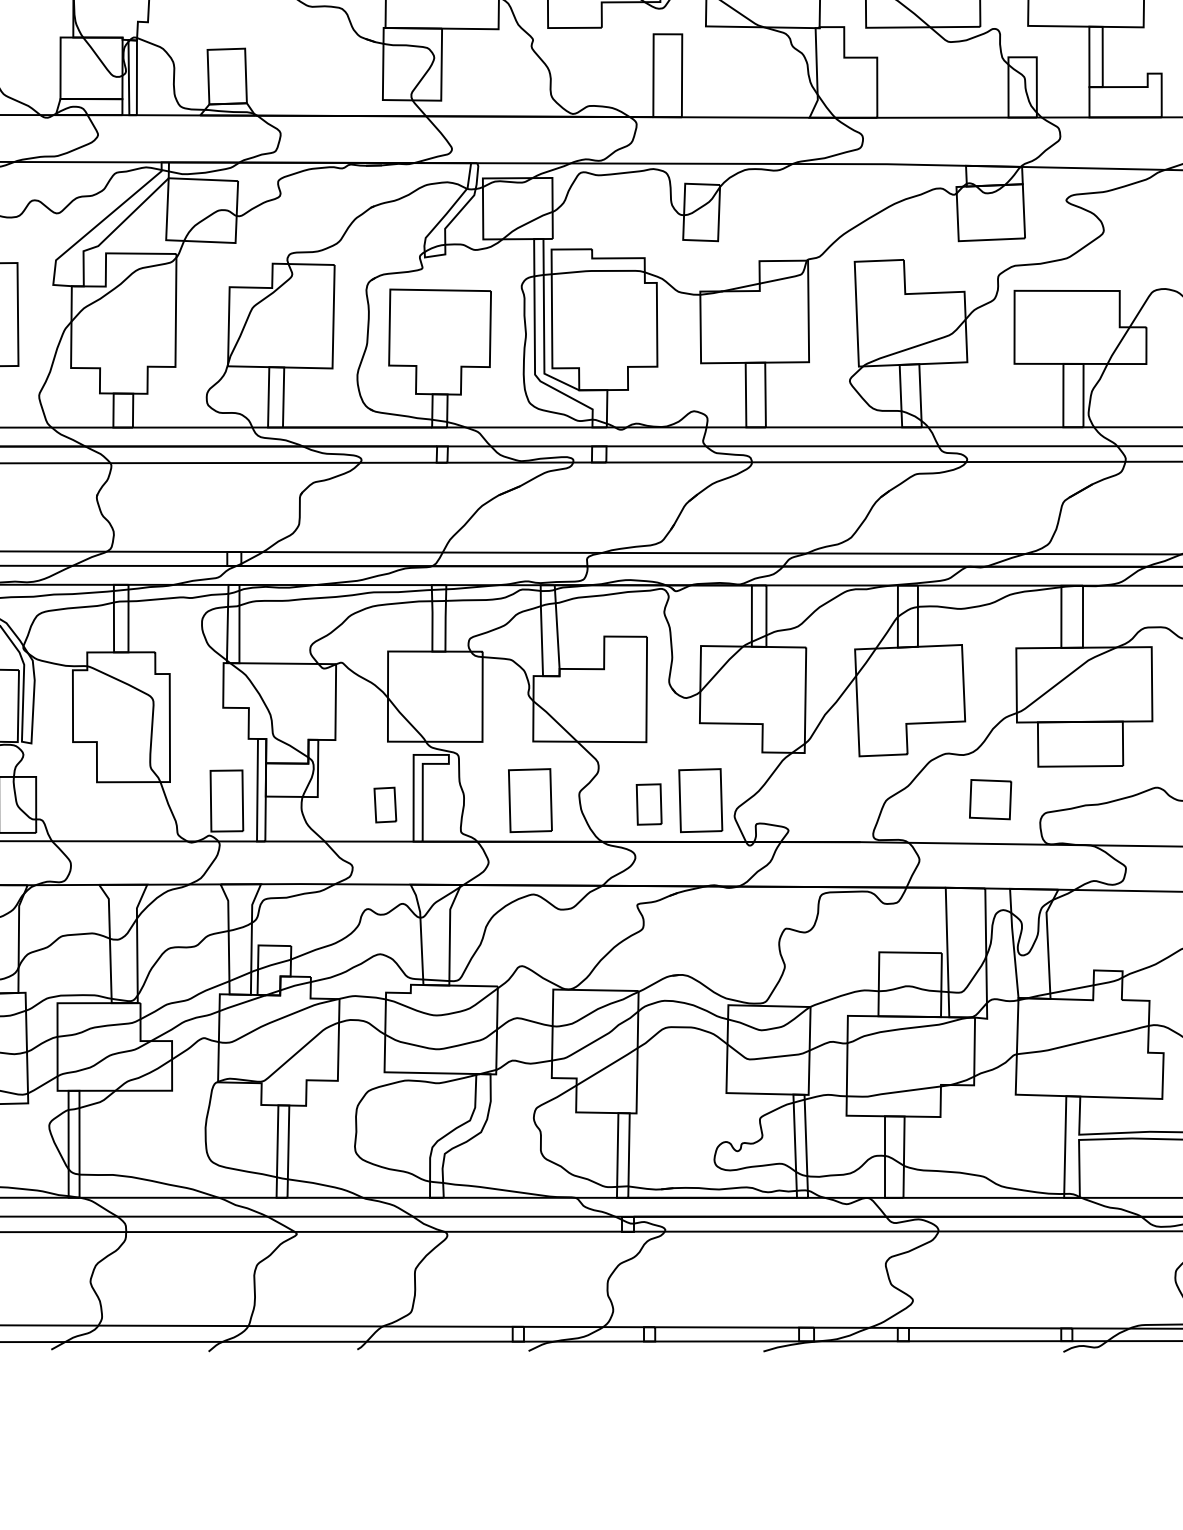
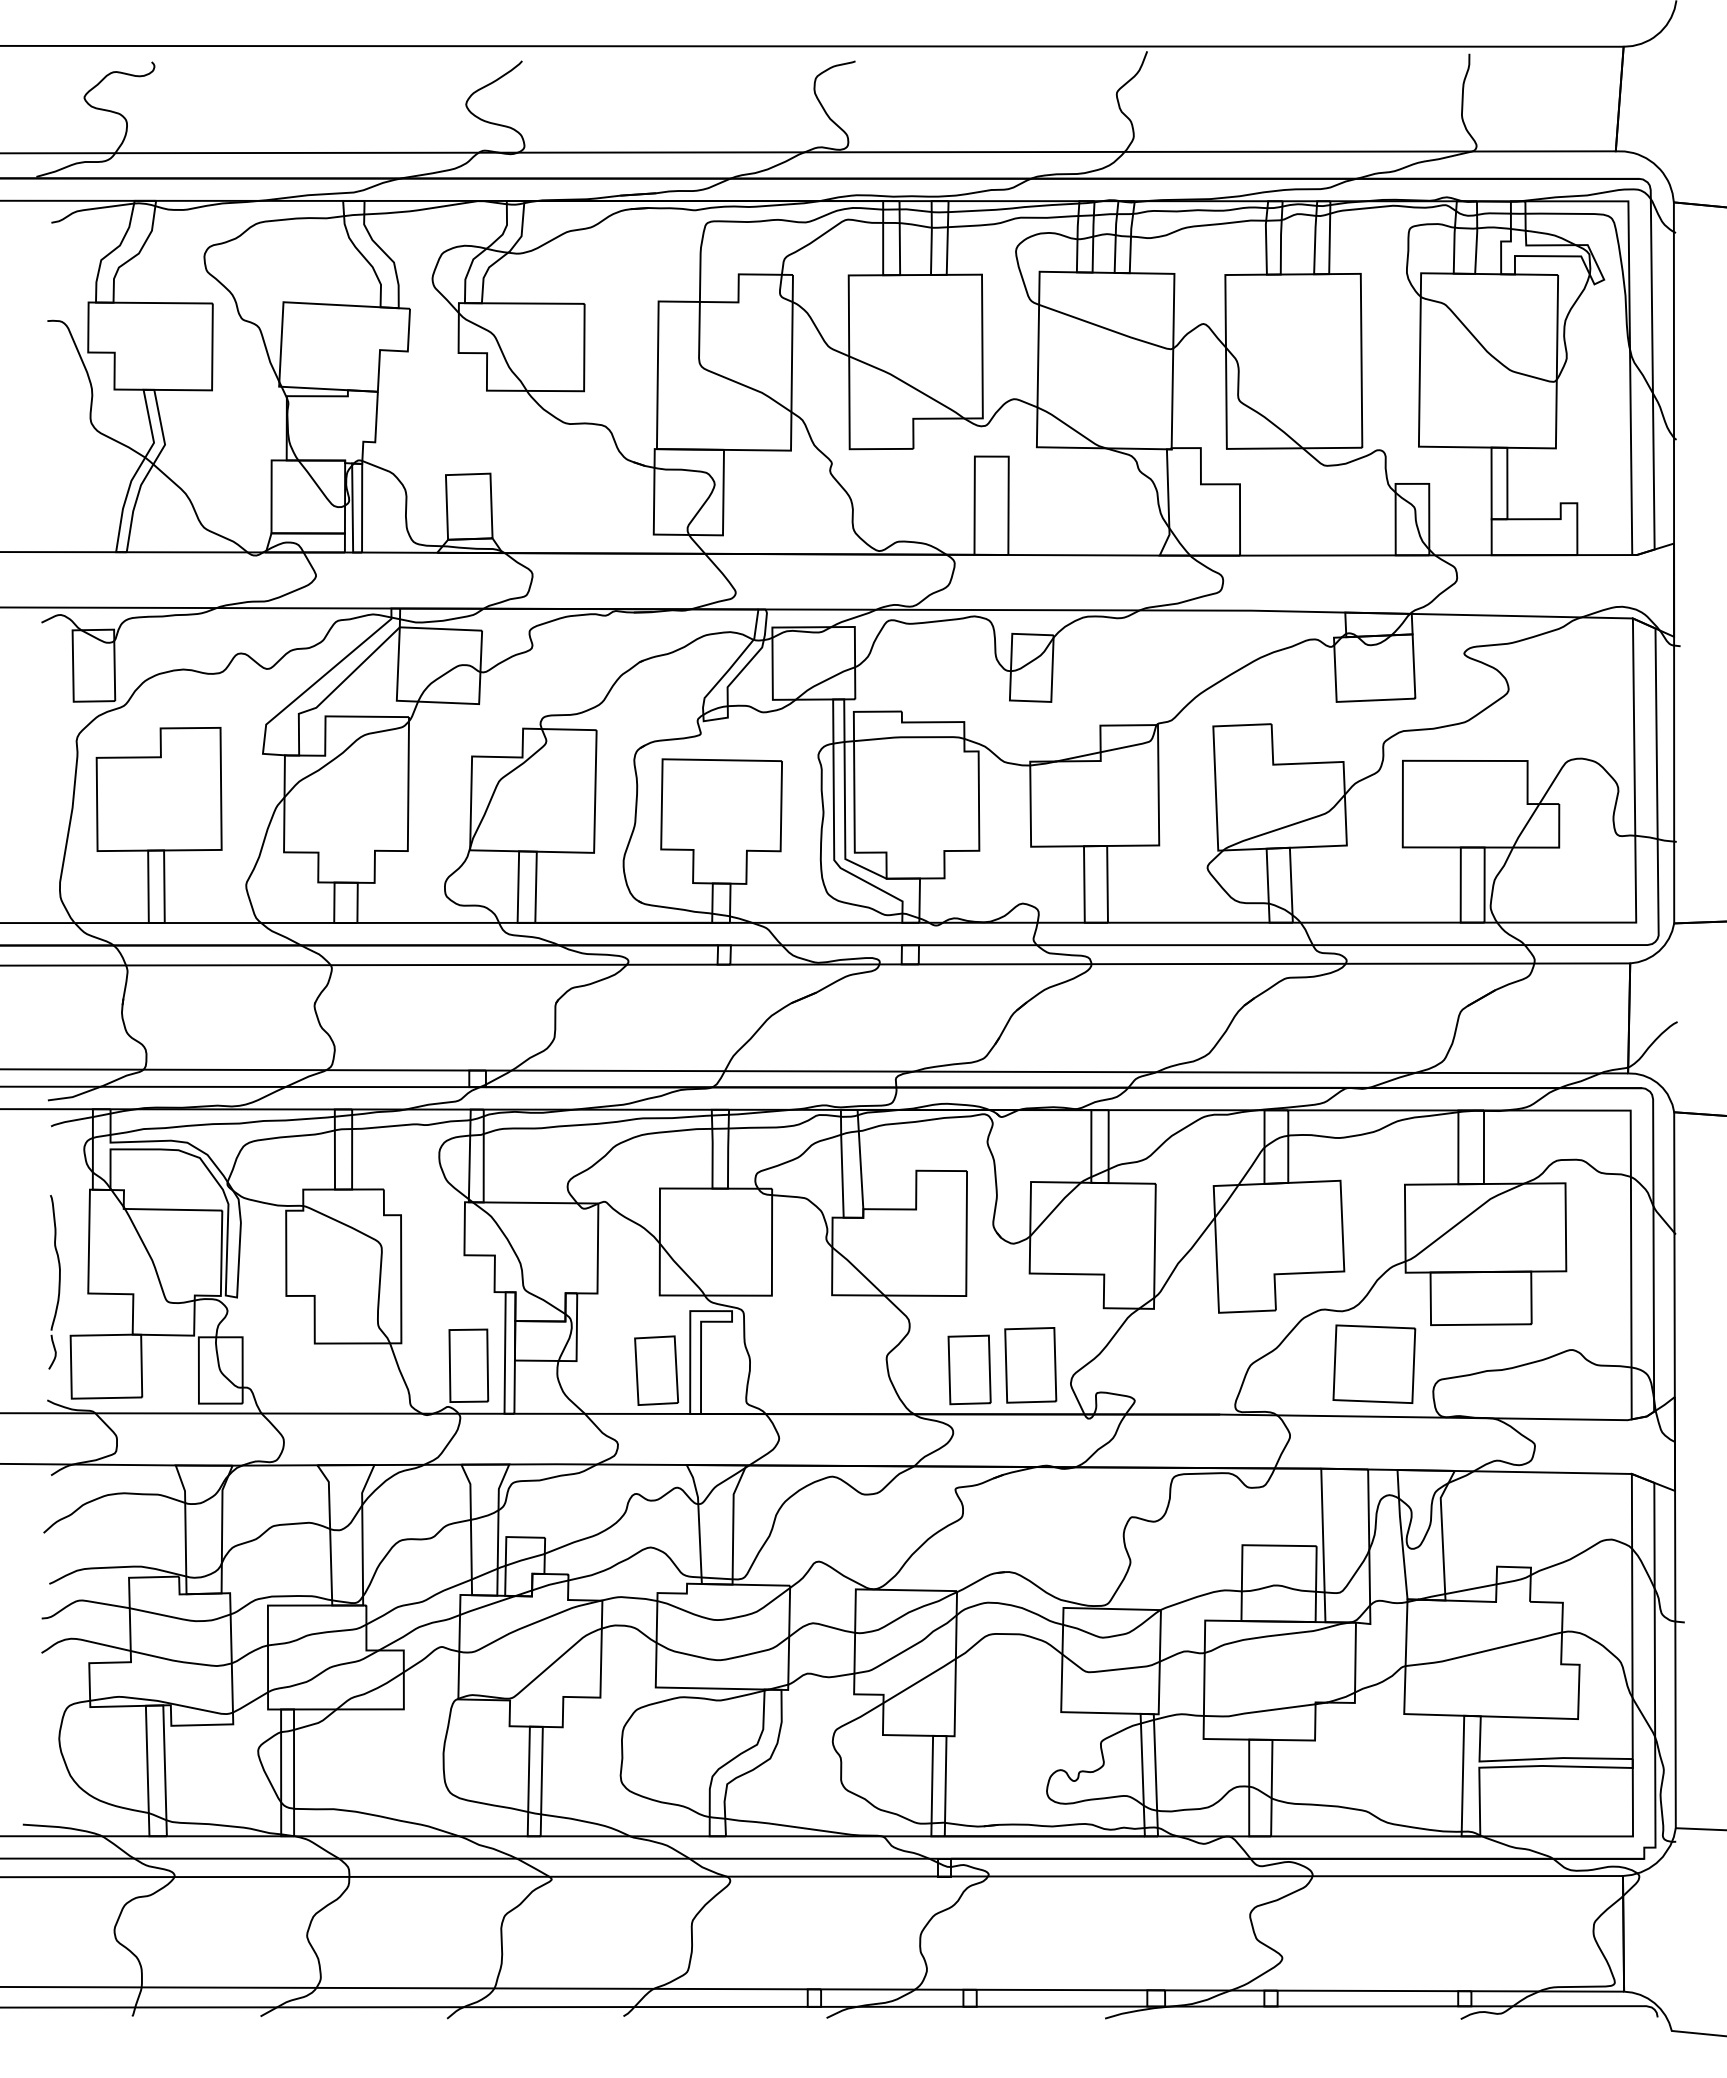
part: (990, 799) -> (1374, 1363), size x1.67
part: (530, 800) -> (828, 1365), removed
part: (385, 804) -> (656, 1370), size x1.67
part: (649, 804) -> (969, 1369), size x1.43

